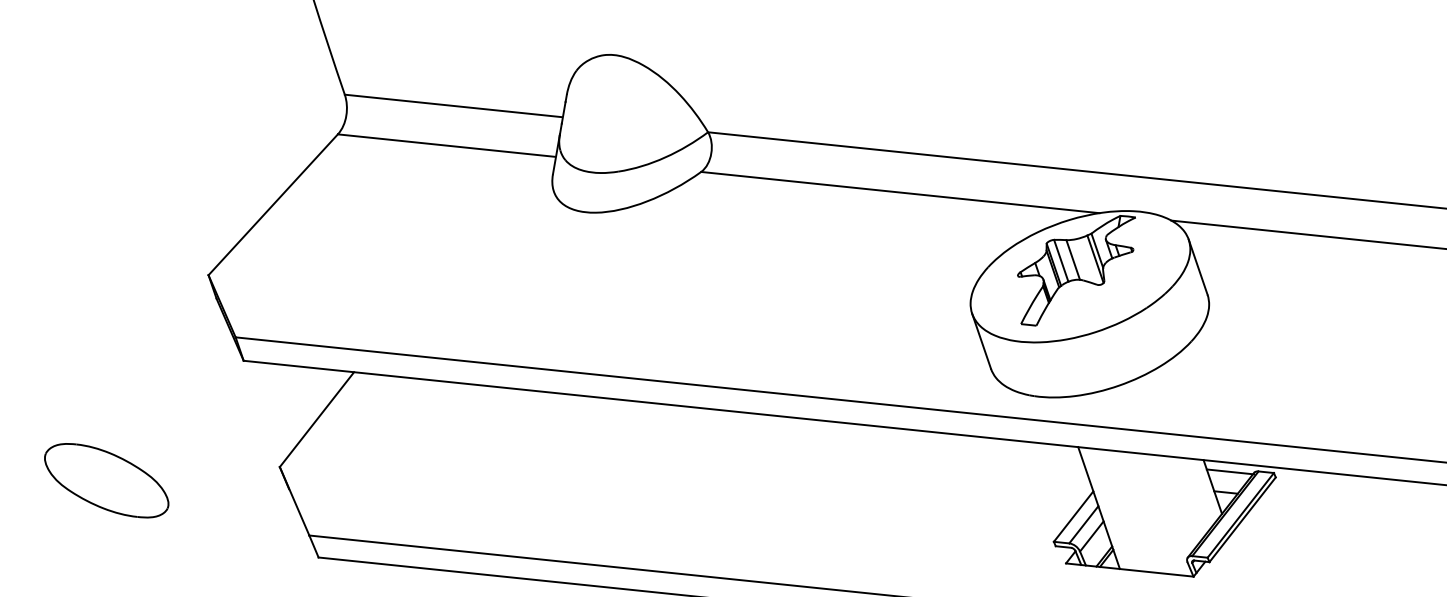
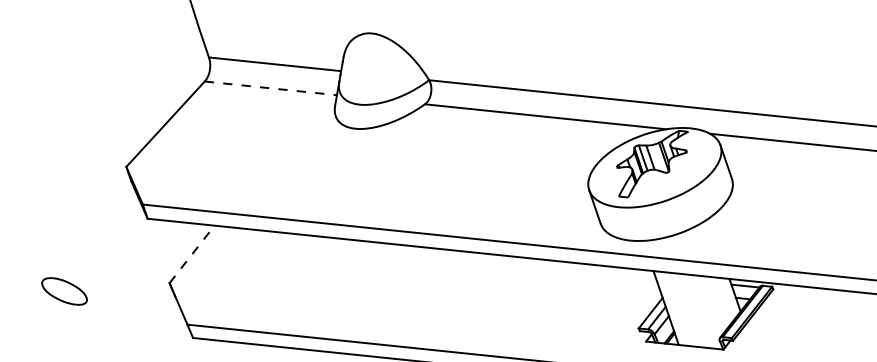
line: (447, 145) -> (271, 88), solid -> dashed
line: (317, 419) -> (192, 254), solid -> dashed
part: (106, 480) -> (64, 291), size x0.6

